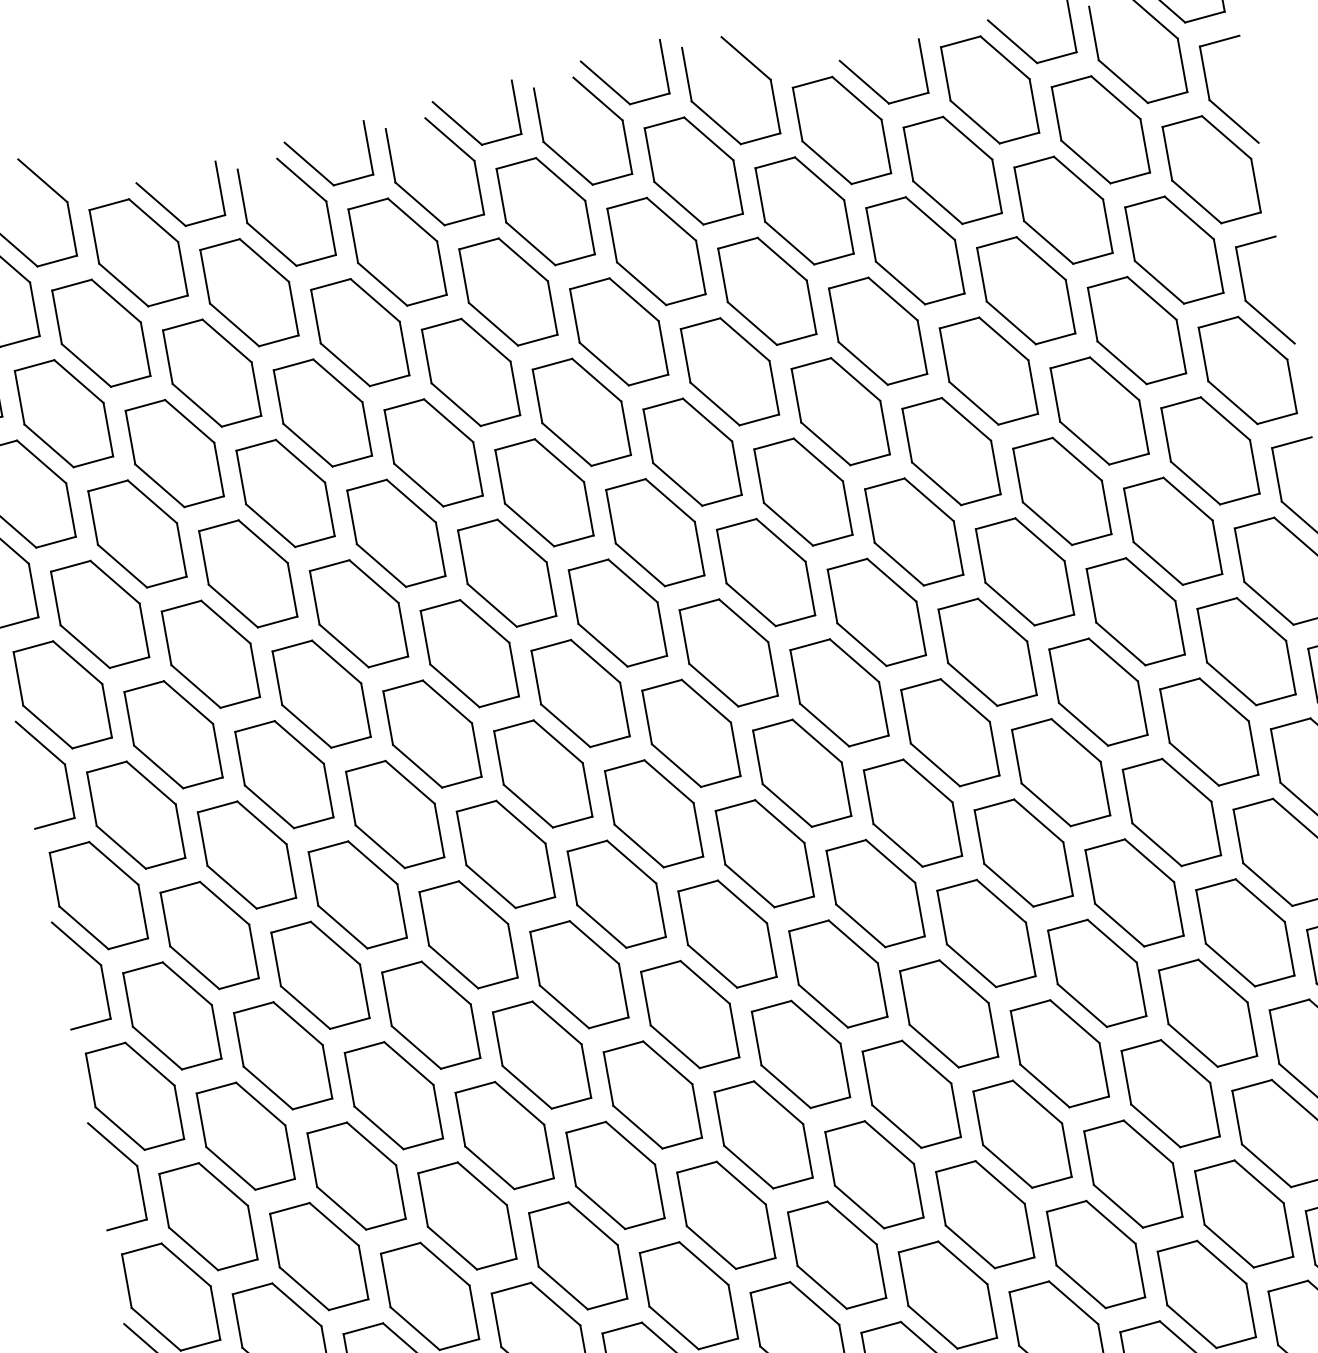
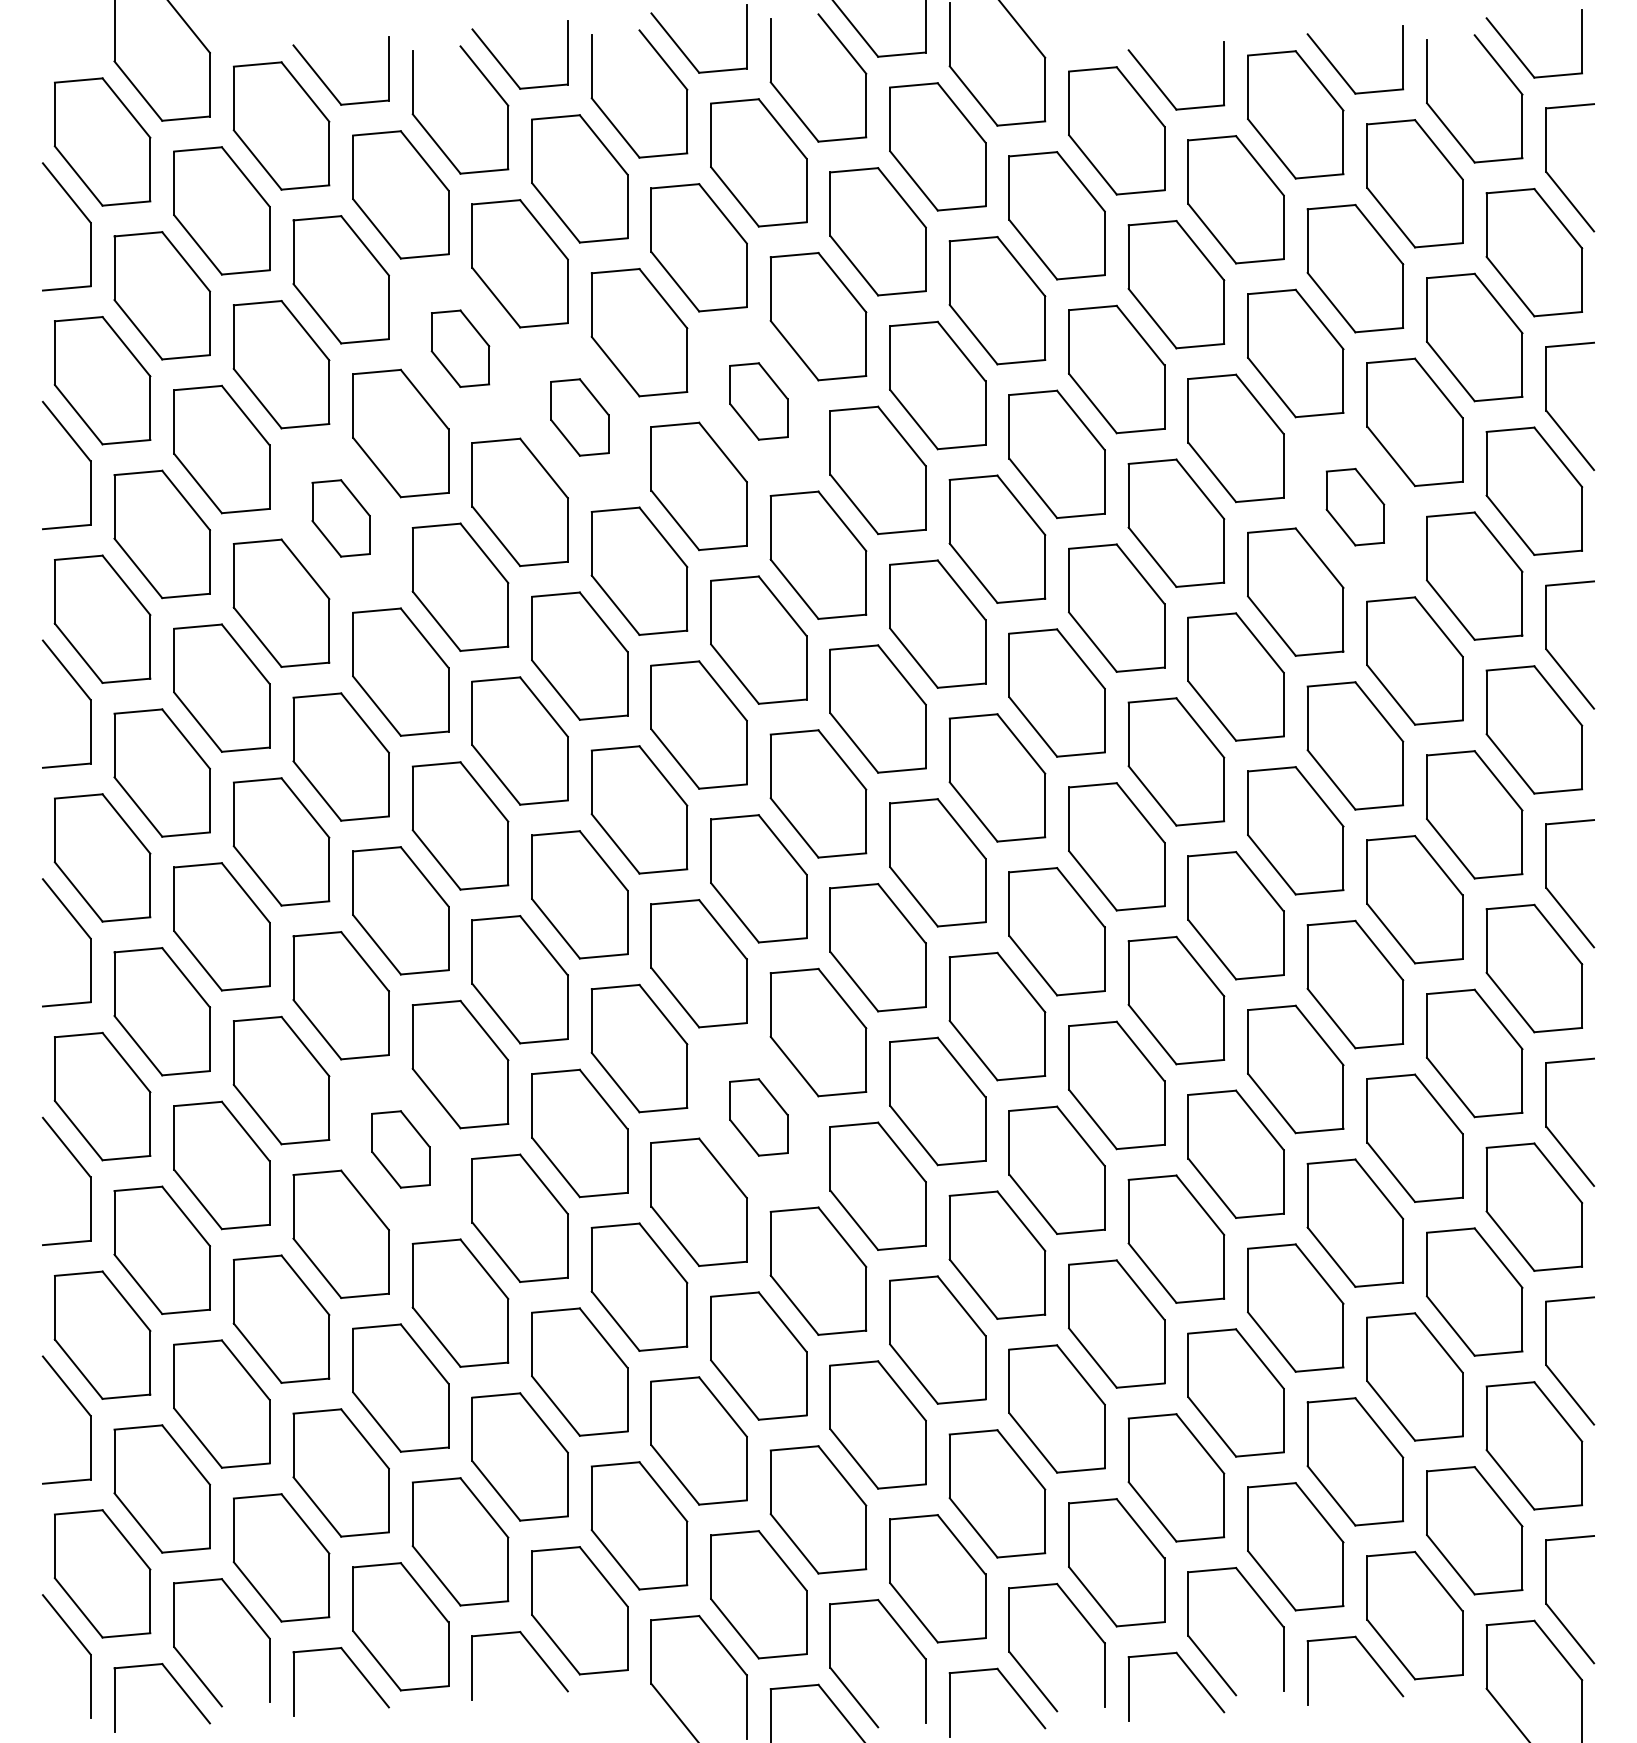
part: (1099, 410) -> (1355, 506), size x0.6
part: (322, 412) -> (460, 348), size x0.6
part: (581, 412) -> (758, 401), size x0.6
part: (433, 452) -> (579, 417), size x0.6
part: (247, 574) -> (340, 518), size x0.6
part: (689, 1014) -> (758, 1117), size x0.6
part: (393, 1095) -> (400, 1149), size x0.6

